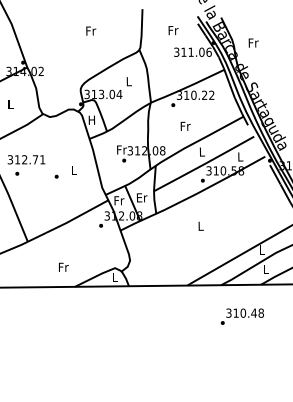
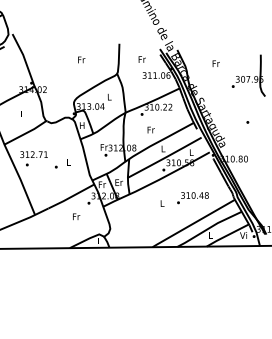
text: (252, 42) -> (215, 63), moved
text: (63, 266) -> (76, 216), moved
text: (241, 317) -> (192, 198), moved

